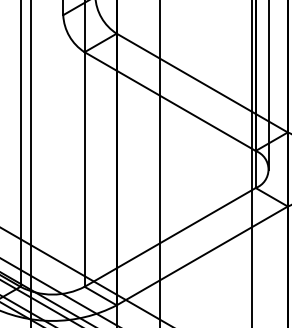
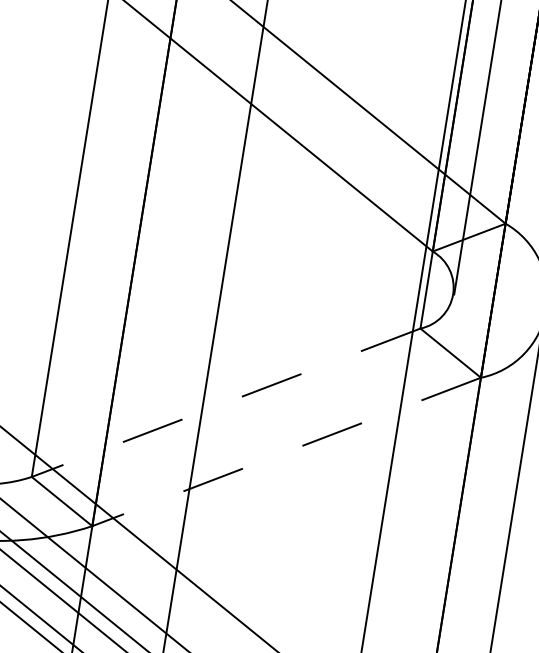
line: (170, 237) -> (226, 403), solid -> dashed
line: (202, 255) -> (287, 451), solid -> dashed

